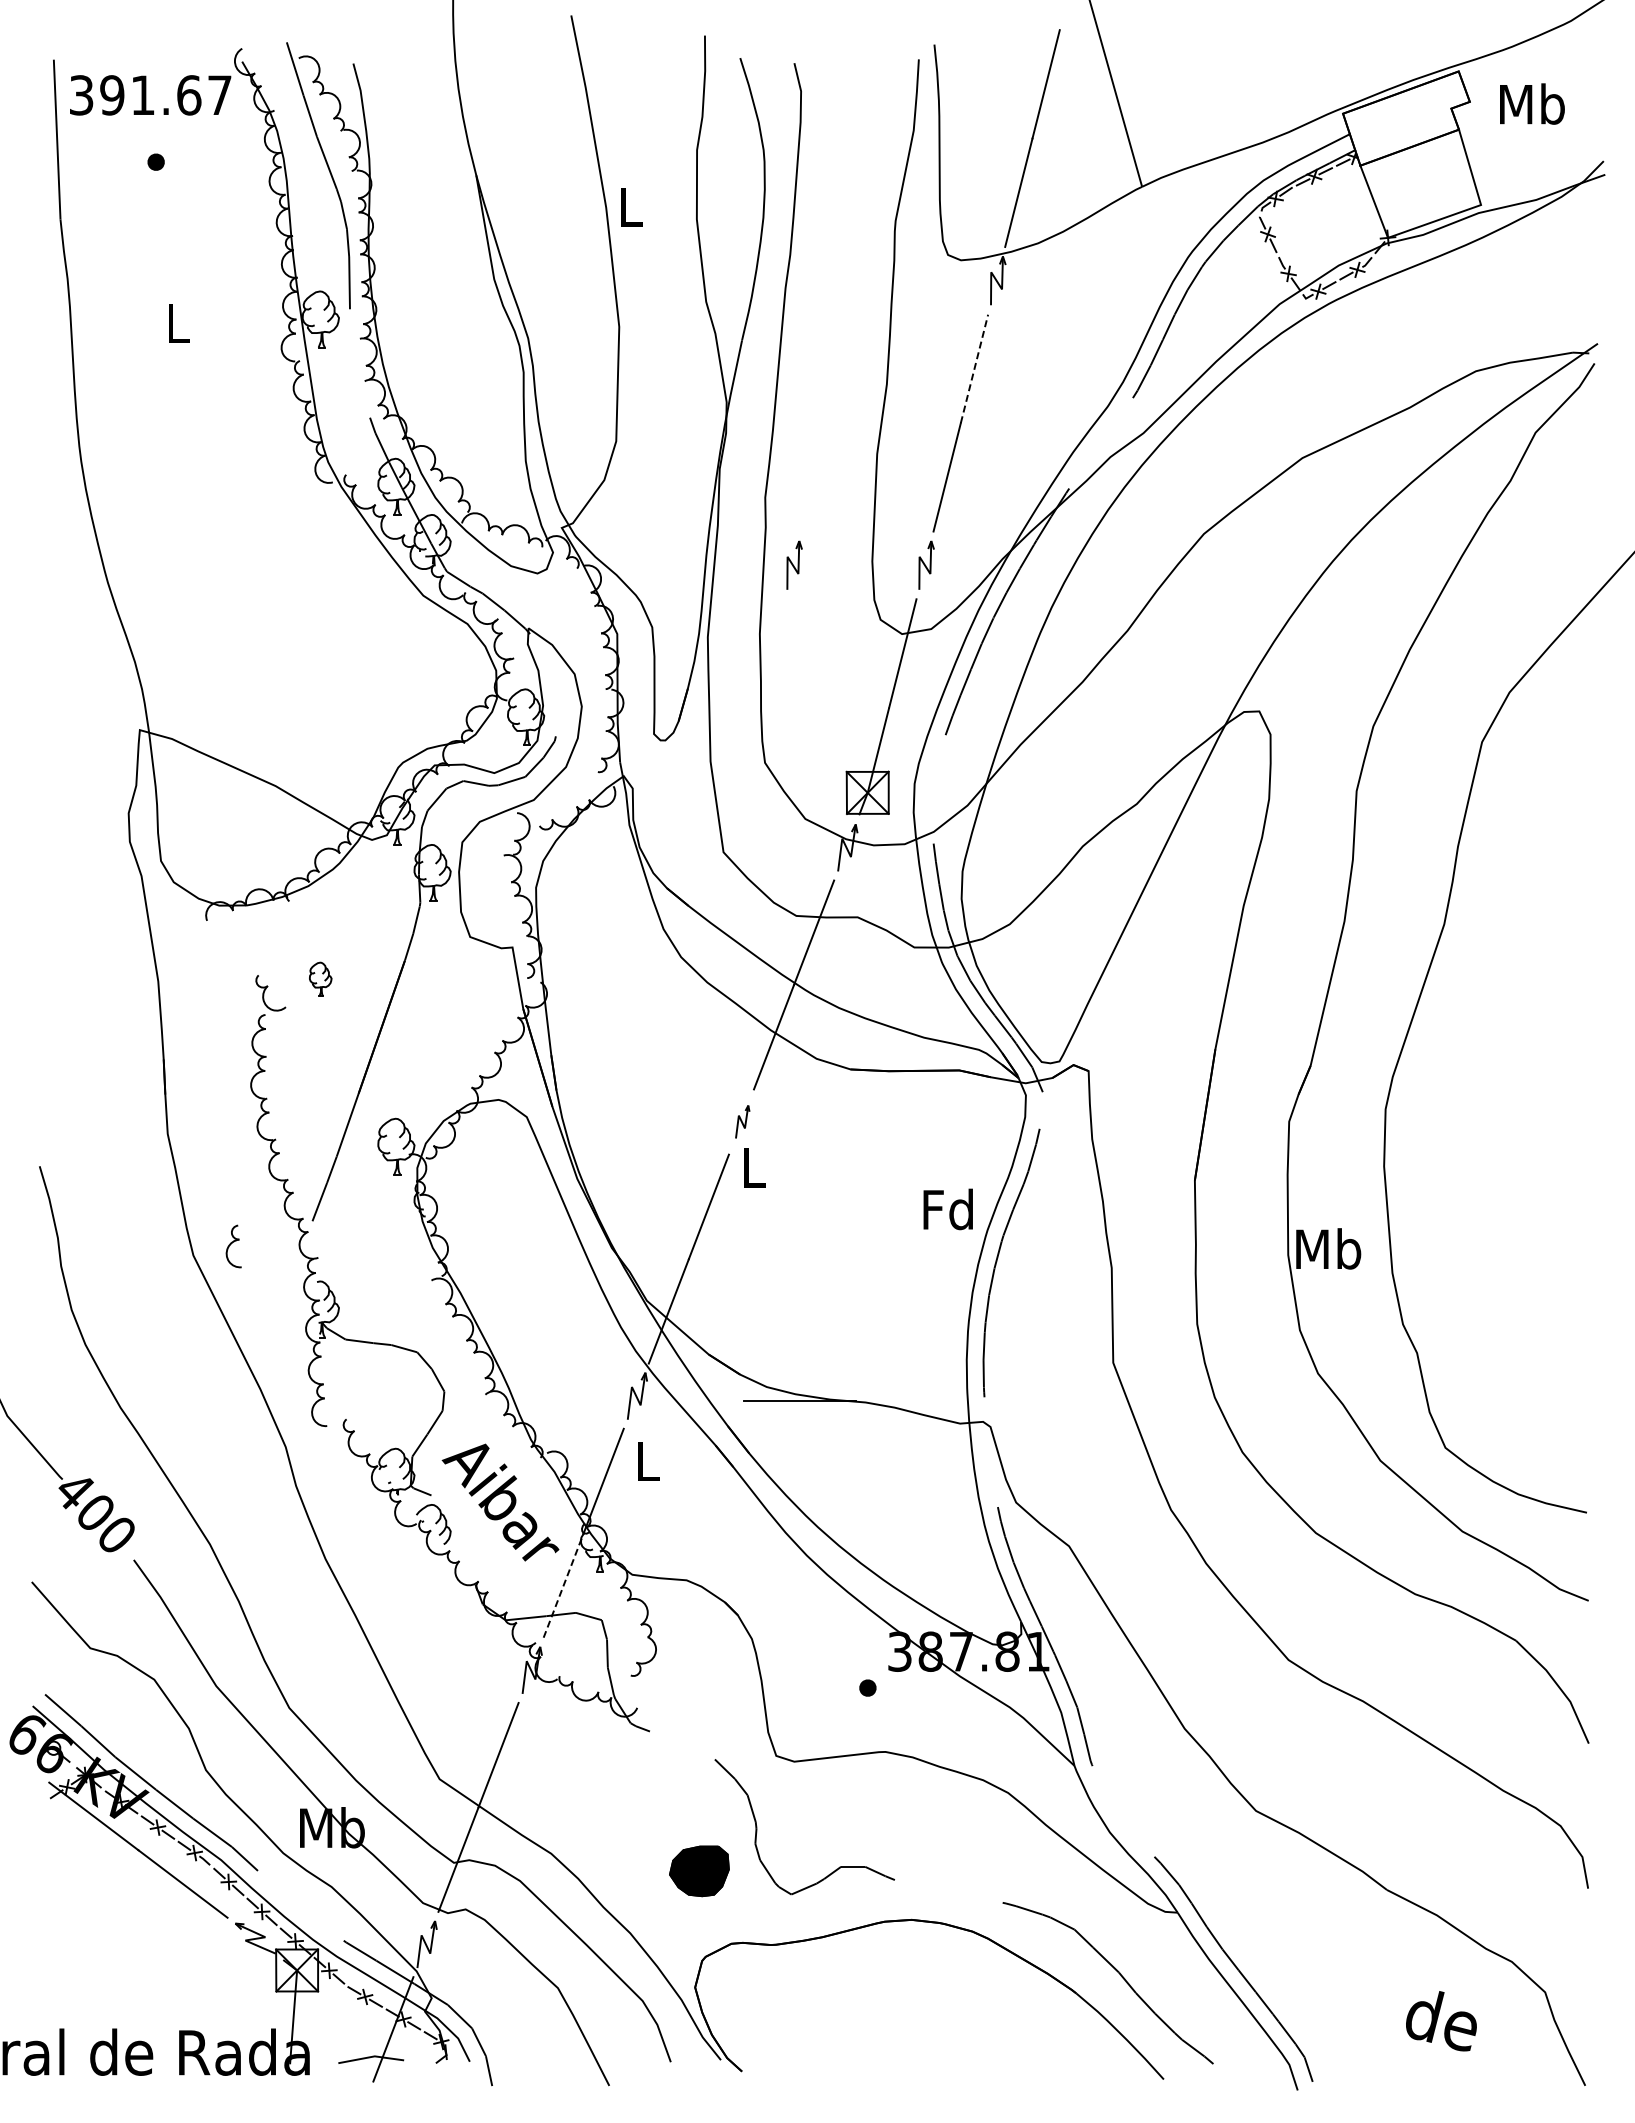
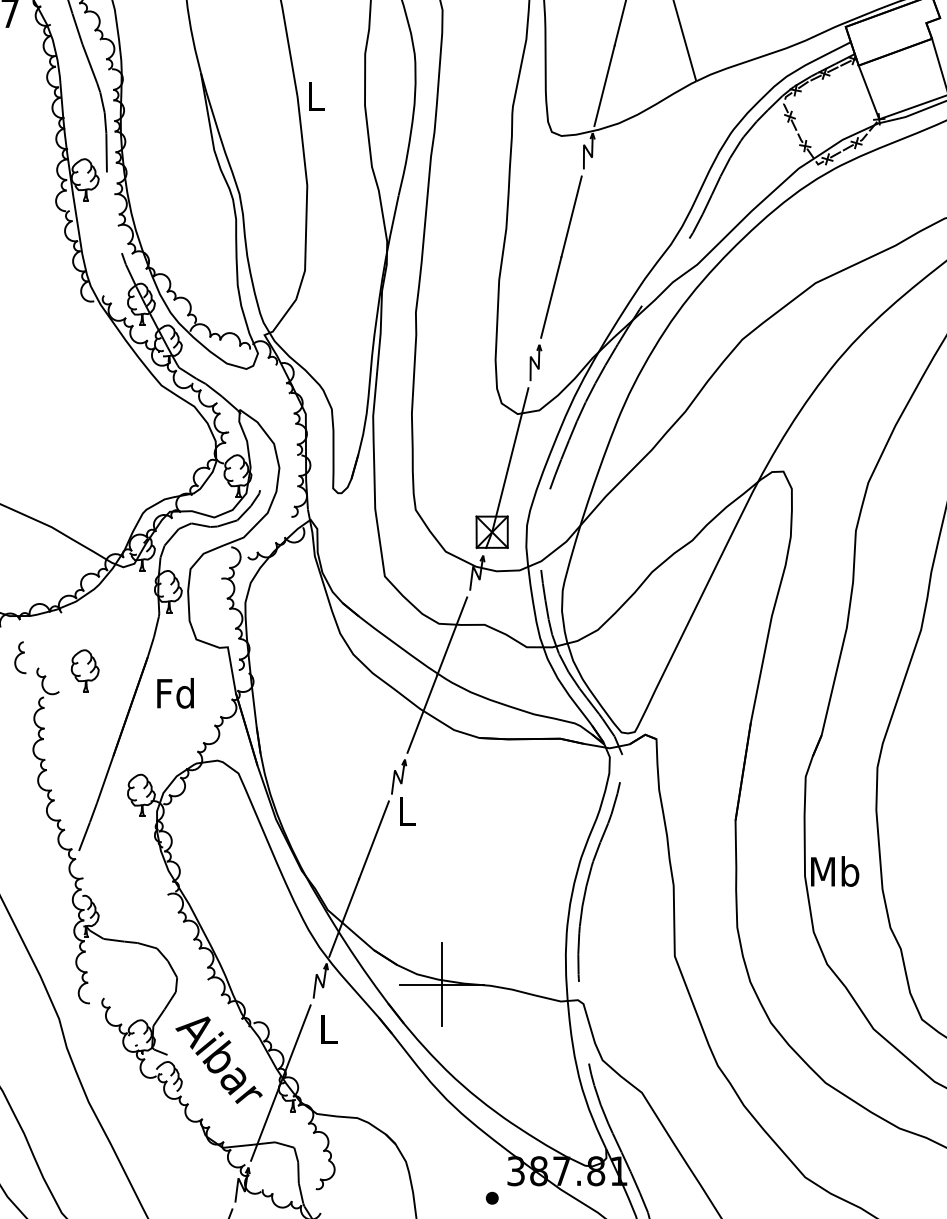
line: (974, 368) -> (571, 216), dashed -> solid
part: (794, 564) -> (437, 362), removed
part: (320, 979) -> (85, 671), size x1.67
part: (742, 1121) -> (398, 776), size x1.43
text: (947, 1209) -> (175, 693), moved
part: (233, 1246) -> (20, 657), moved
line: (800, 1400) -> (442, 984), added
line: (563, 1585) -> (265, 1121), dashed -> solid

